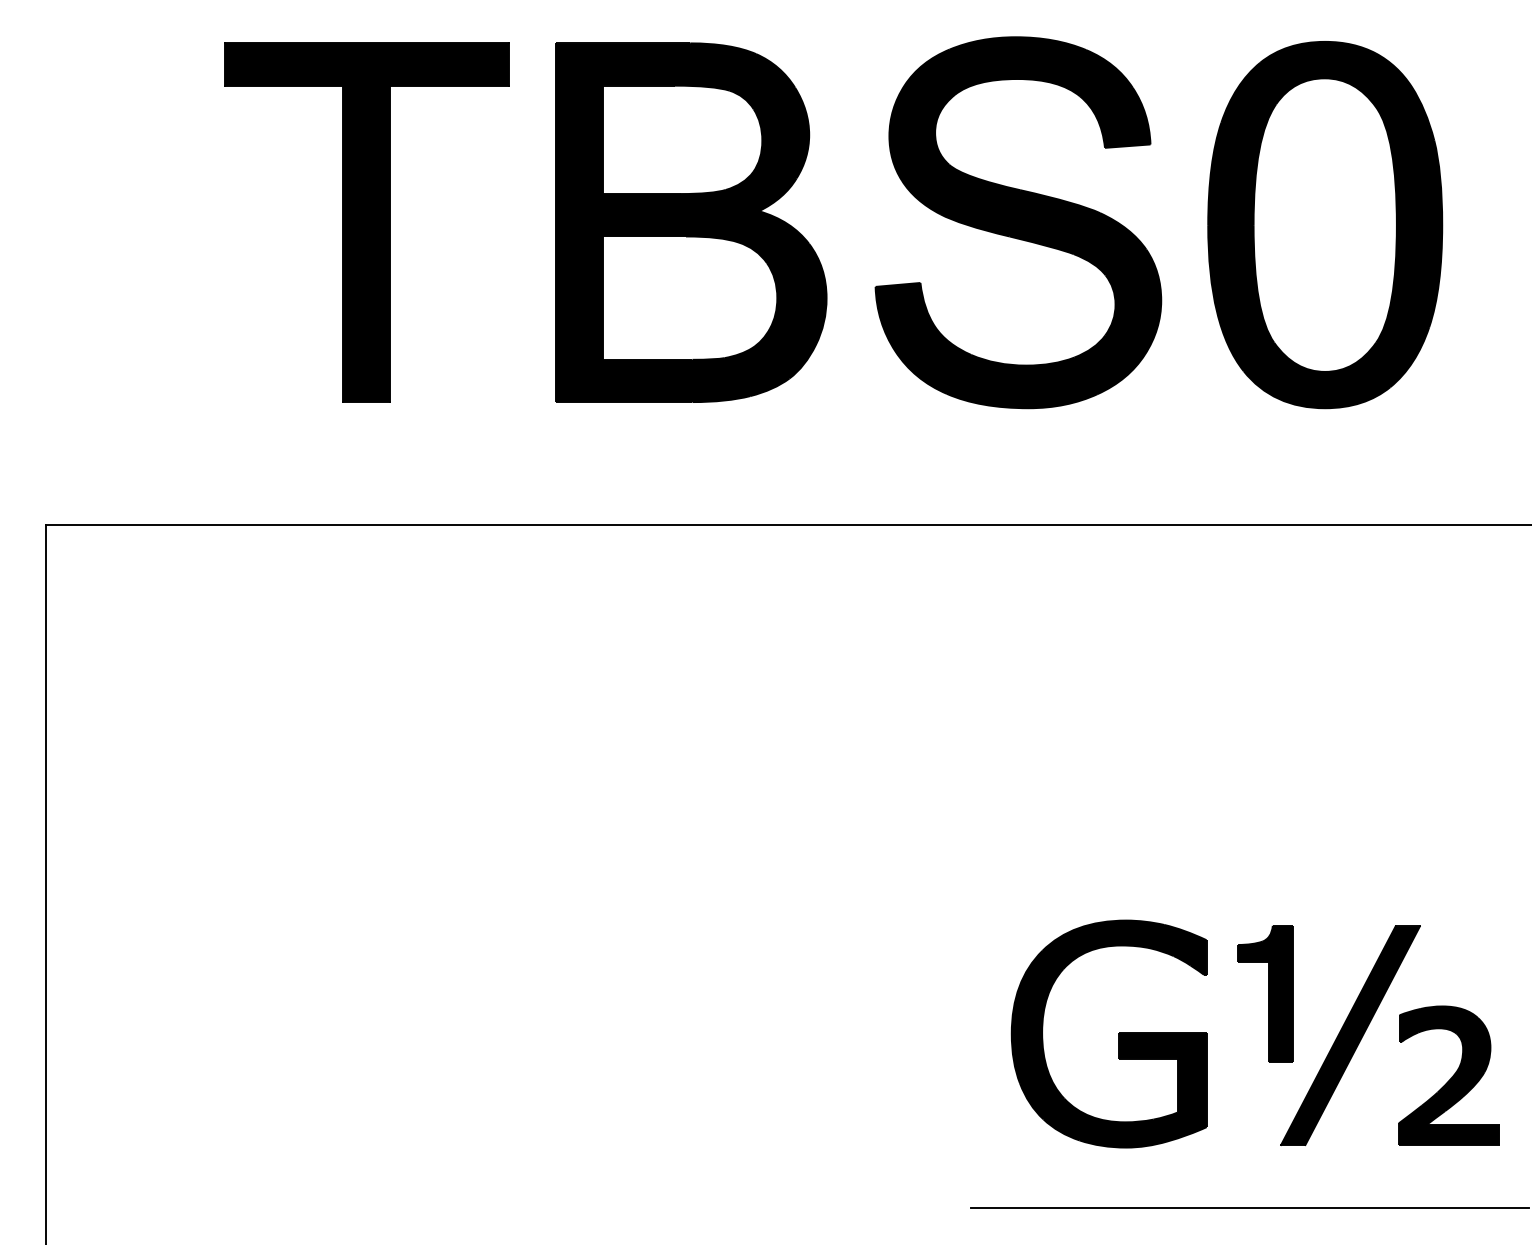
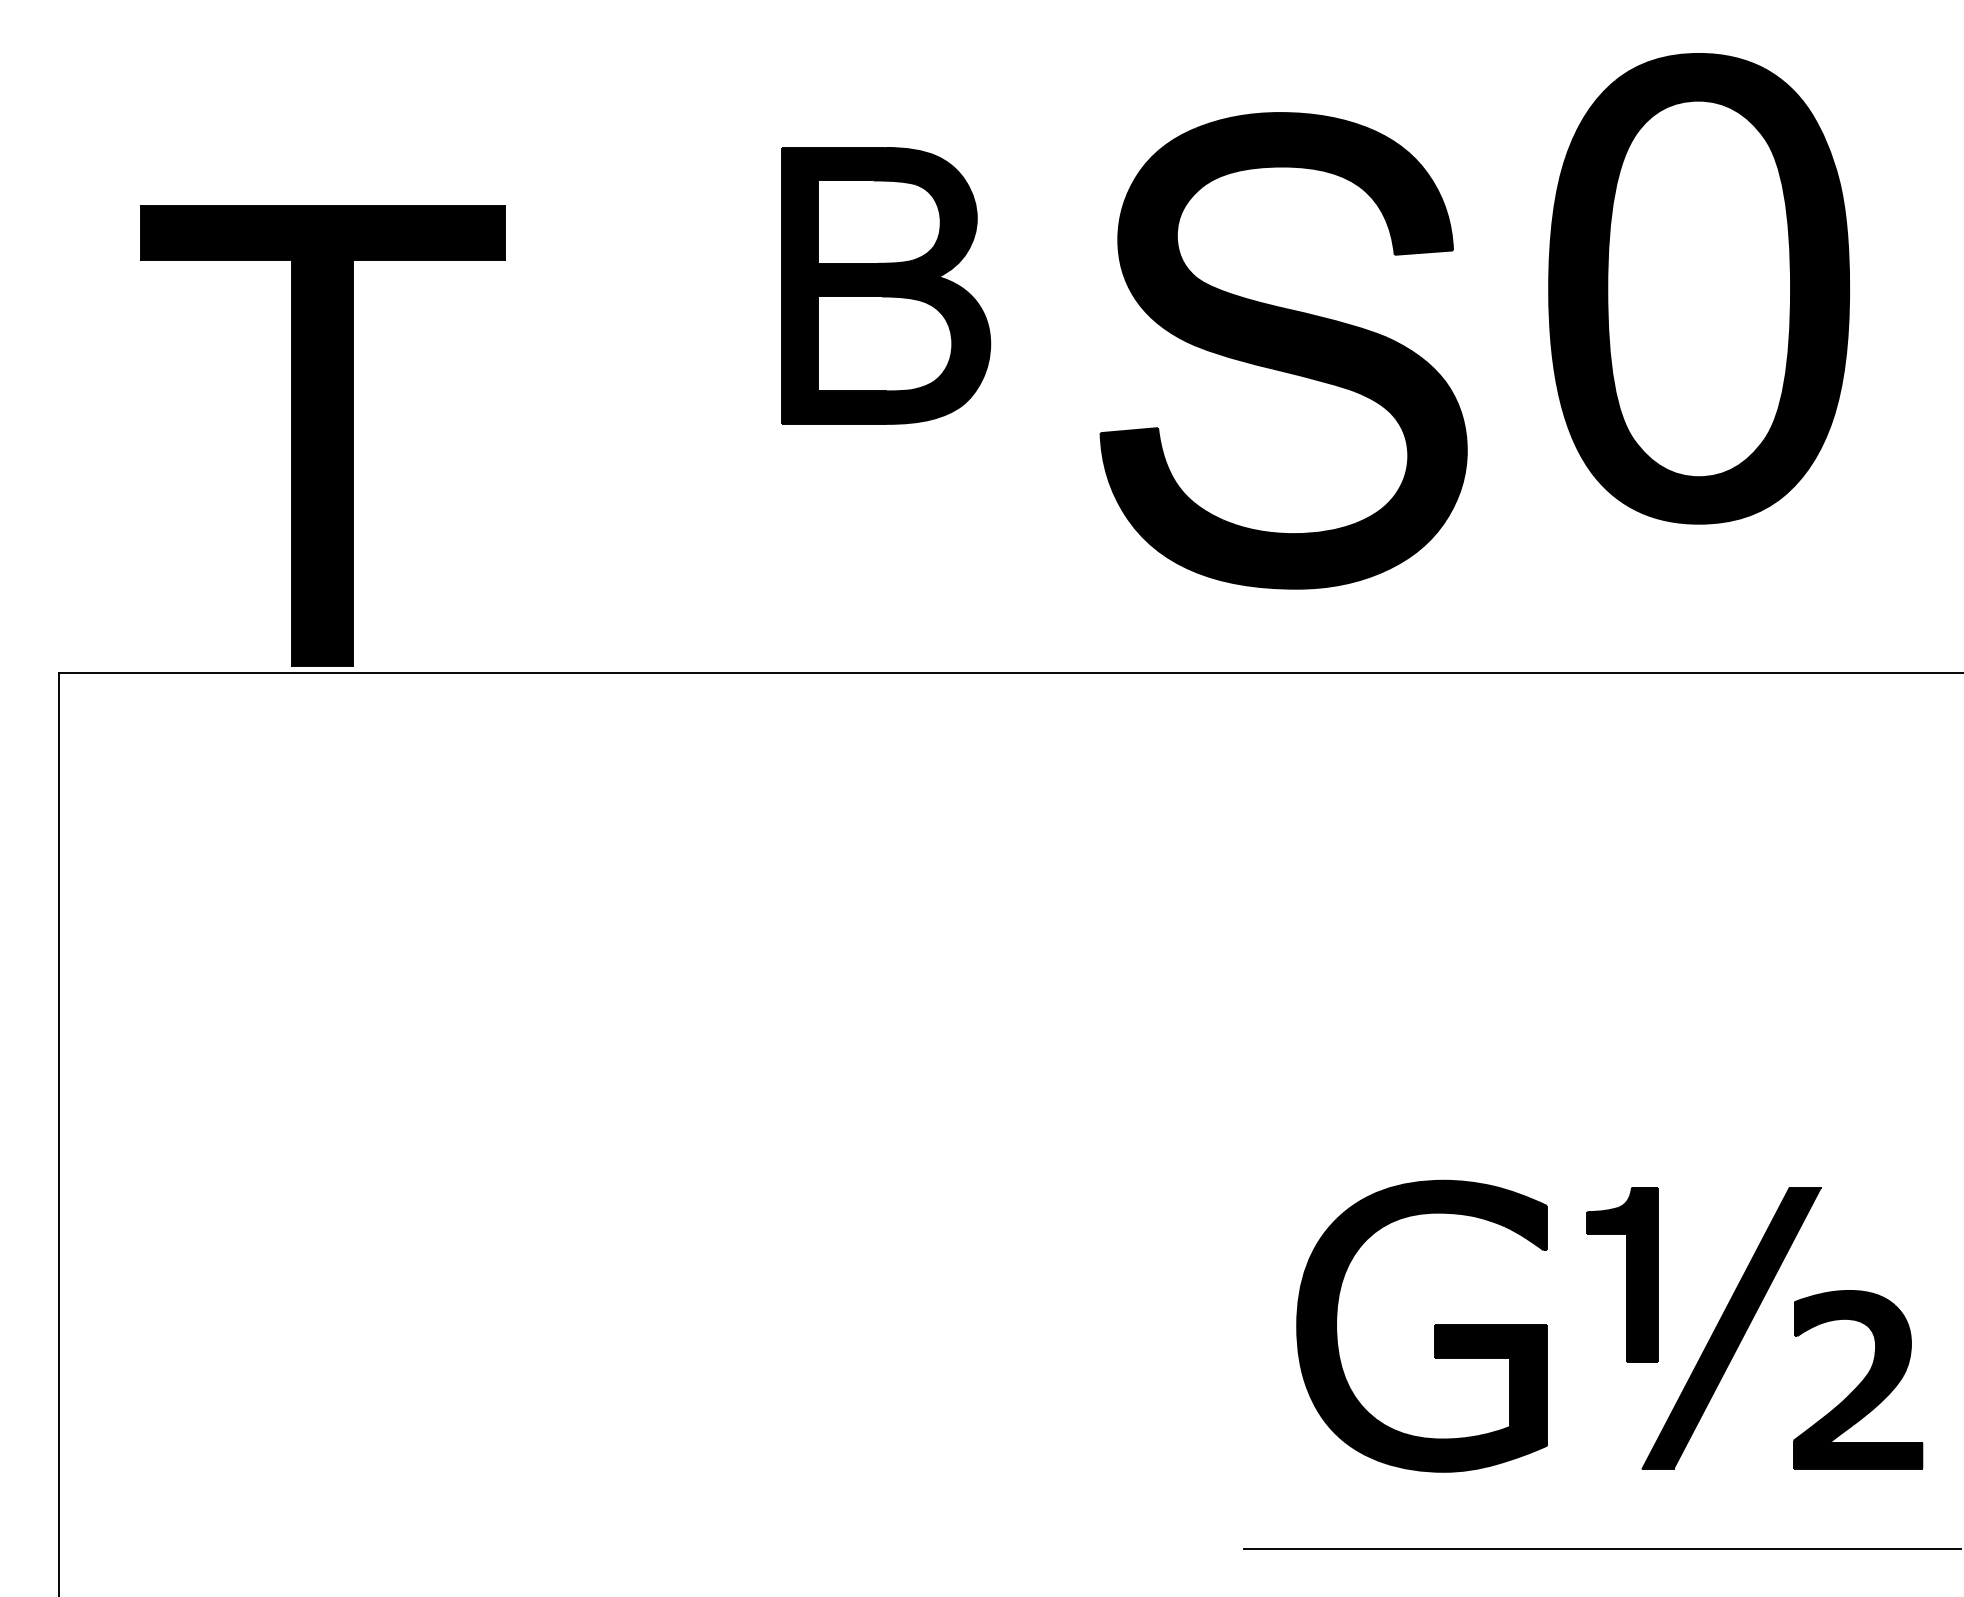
part: (366, 222) -> (322, 435), moved
part: (690, 222) -> (885, 285), size x0.6
part: (1018, 222) -> (1283, 350), moved

